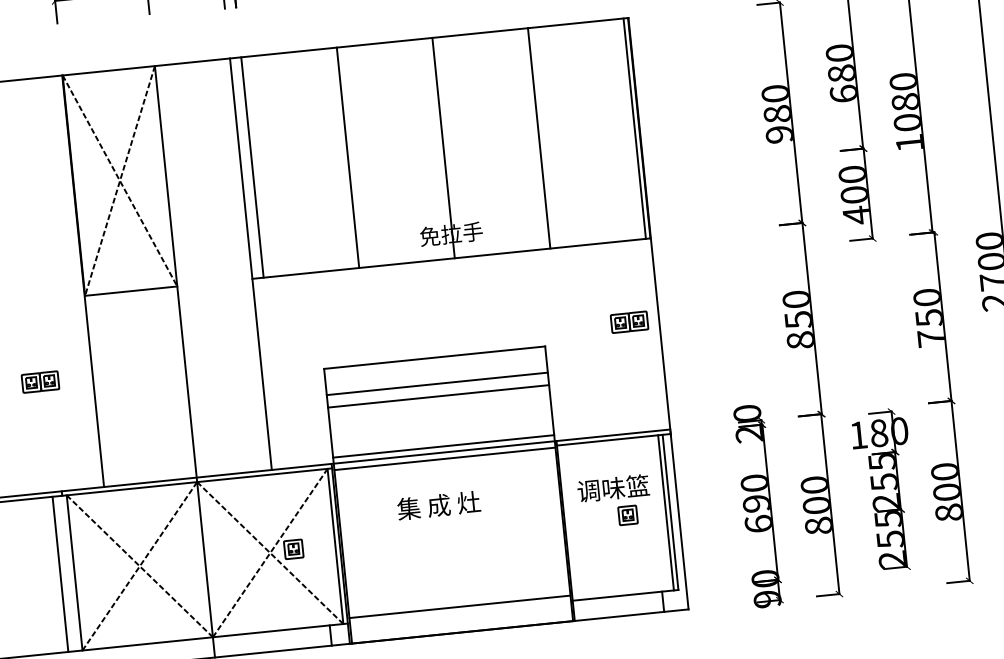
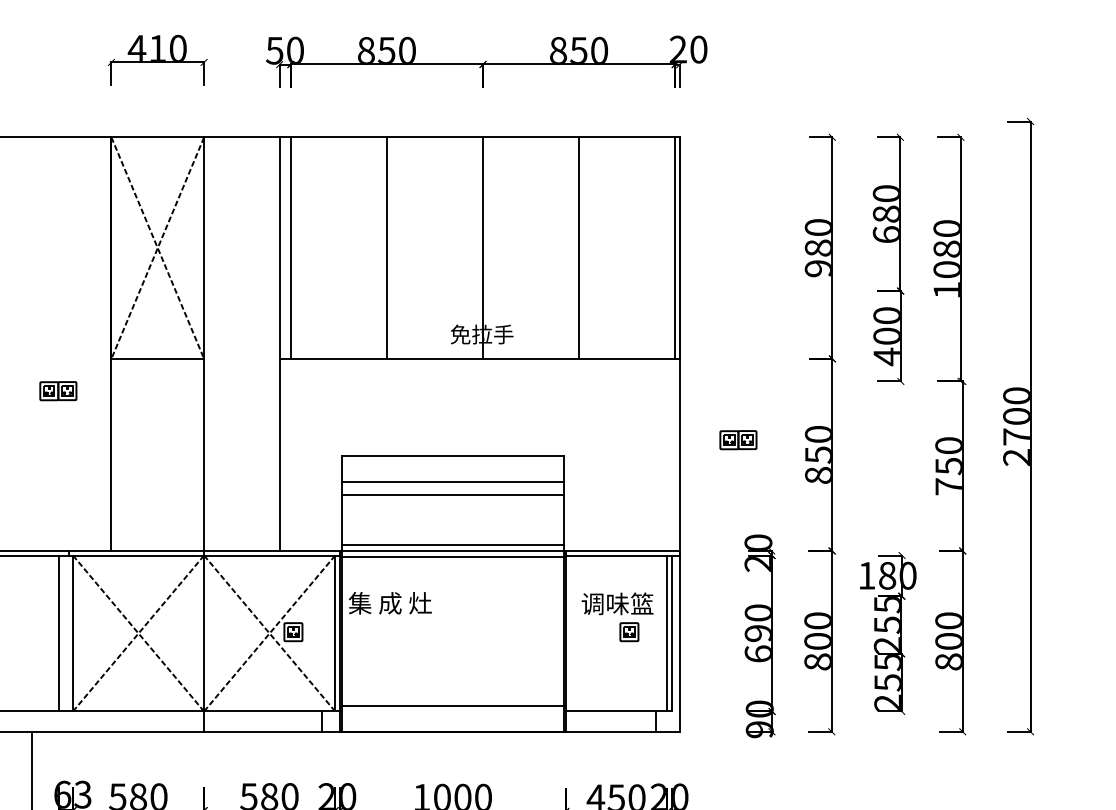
part: (629, 322) -> (738, 440), moved
part: (40, 382) -> (58, 391), moved
text: (438, 505) -> (389, 603), moved

